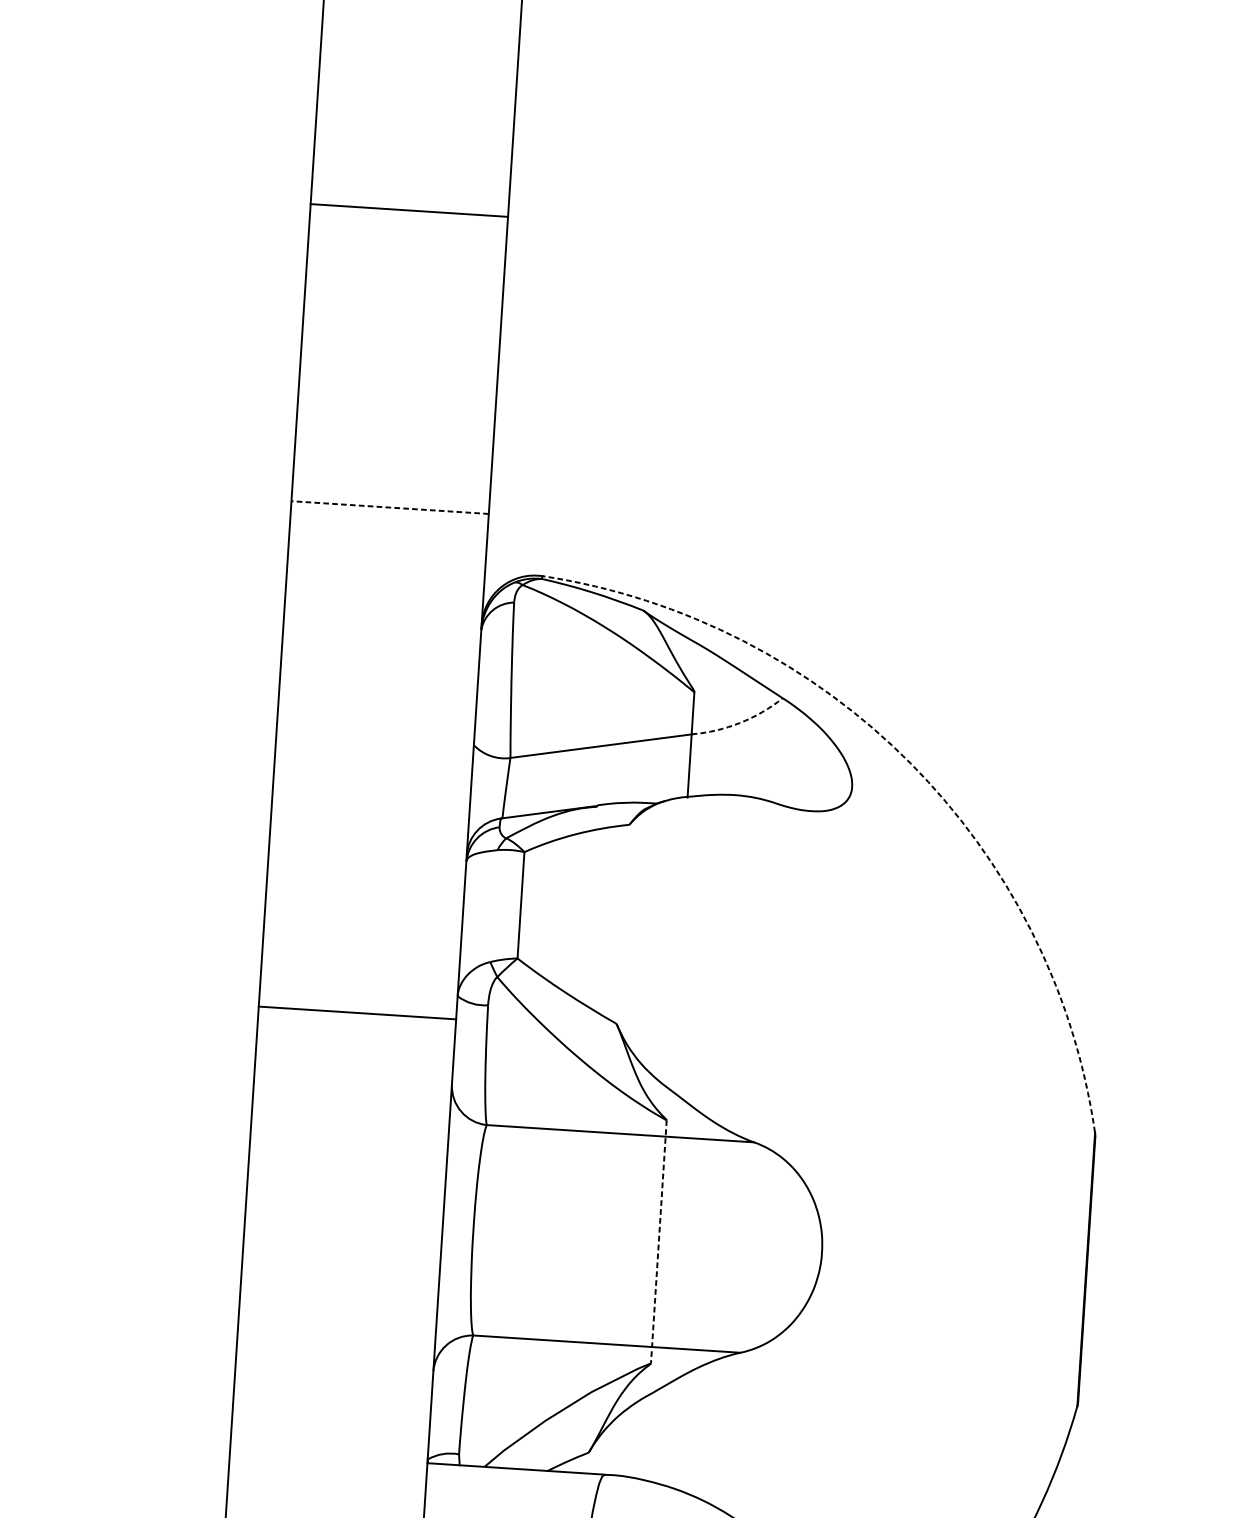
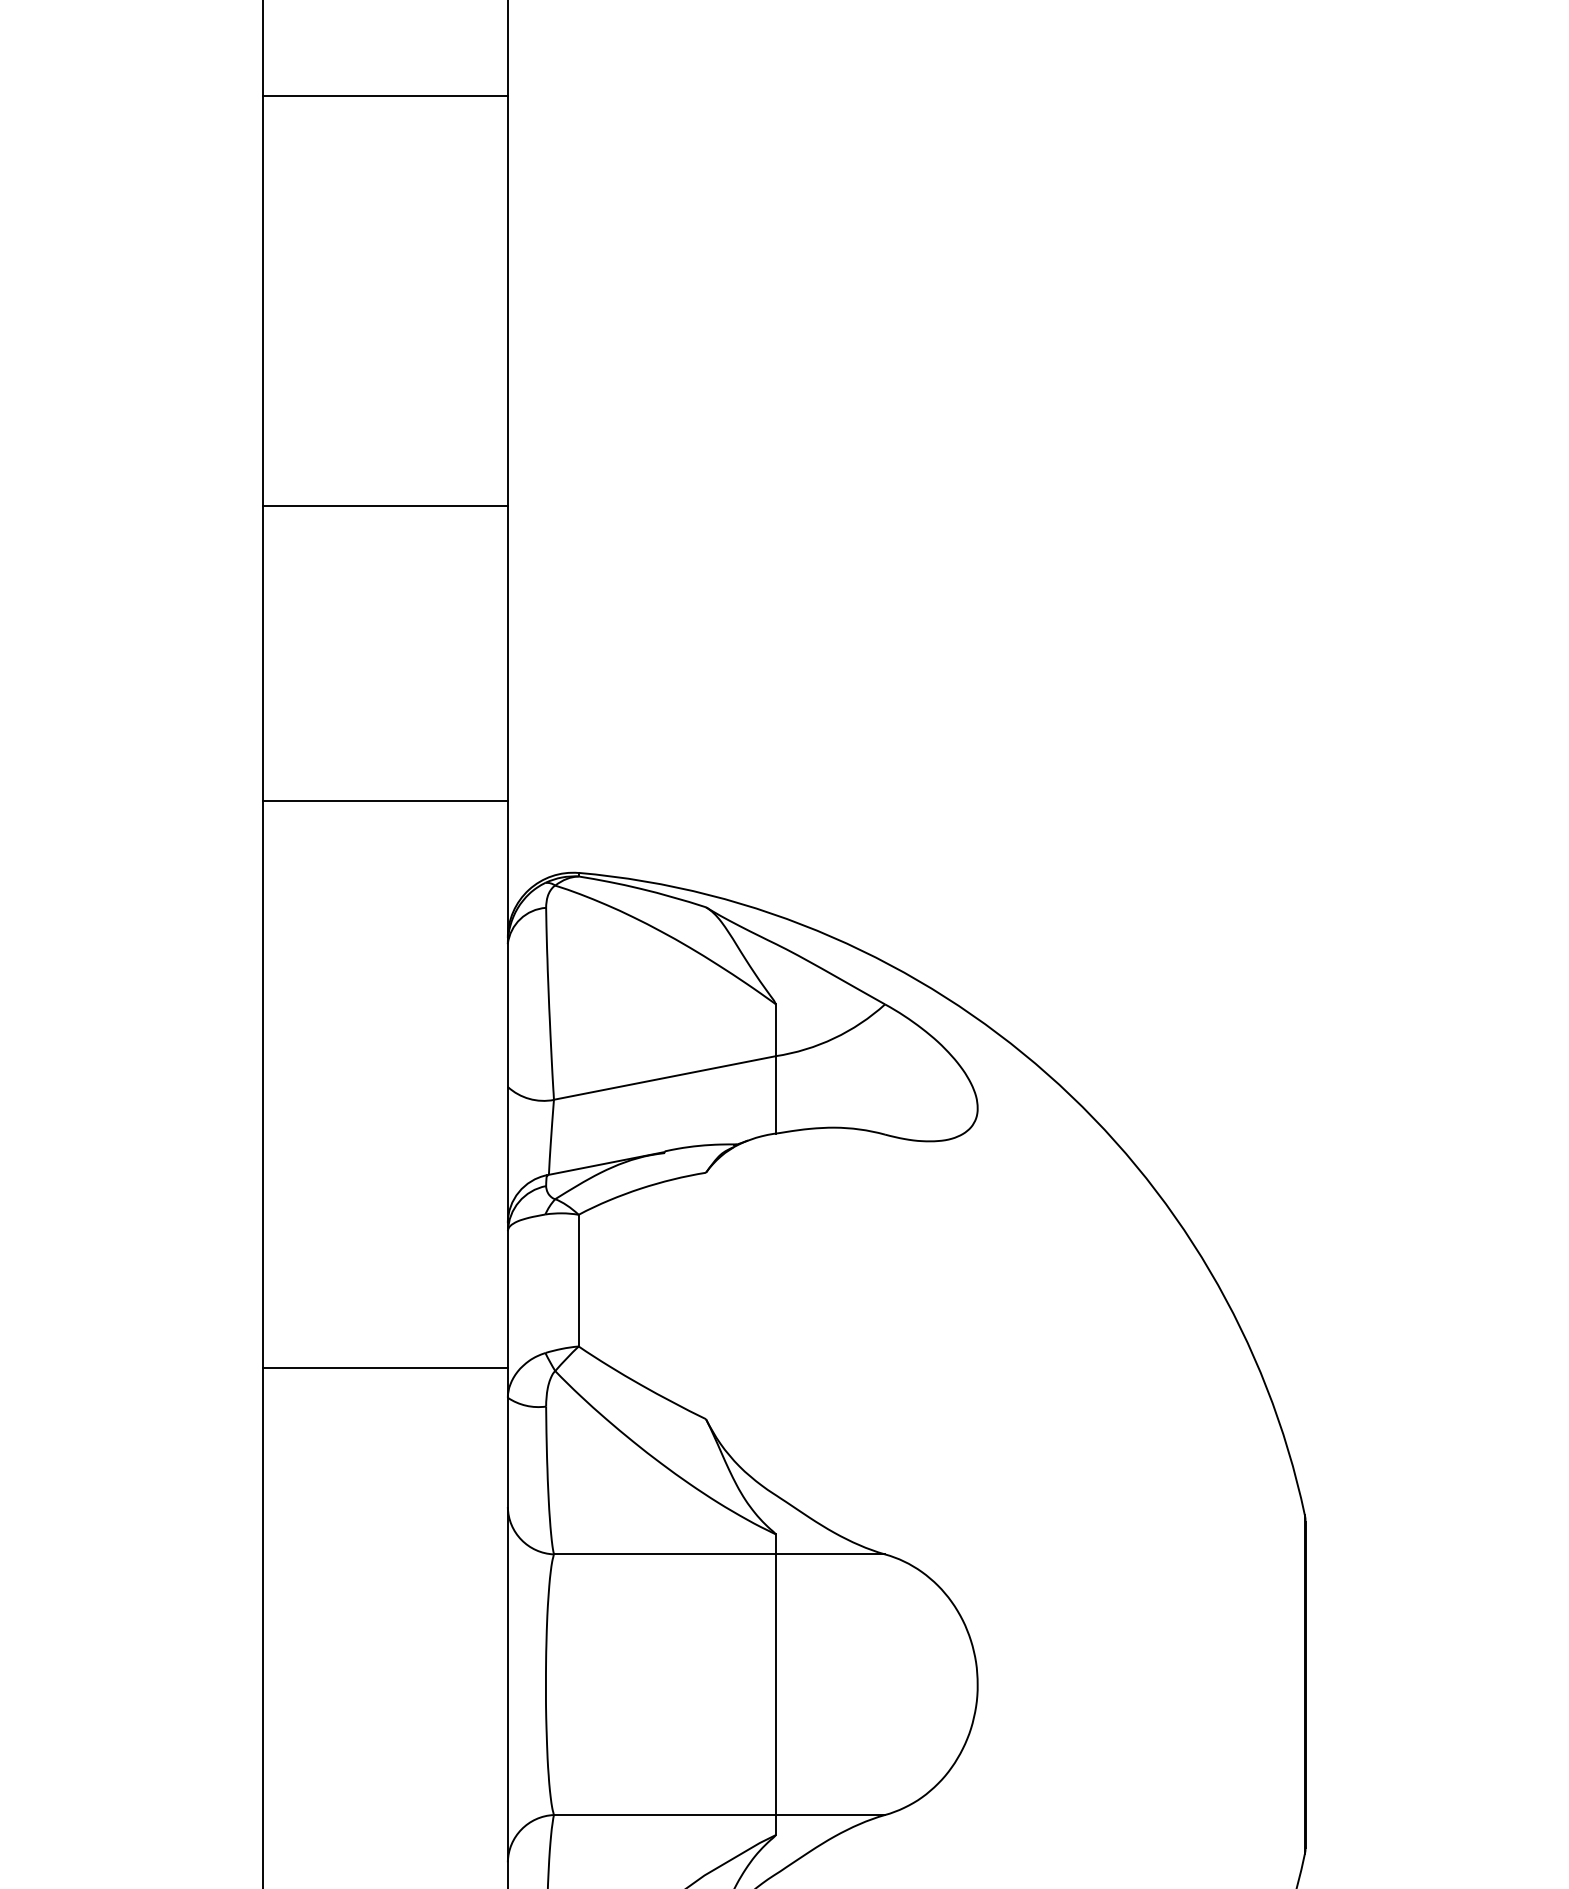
line: (409, 210) -> (385, 505), moved
line: (390, 507) -> (385, 800), dashed -> solid
arc: (740, 723) -> (834, 1038), dashed -> solid
arc: (910, 763) -> (1047, 1074), dashed -> solid
line: (357, 1012) -> (385, 1368), moved
line: (658, 1242) -> (775, 1685), dashed -> solid

